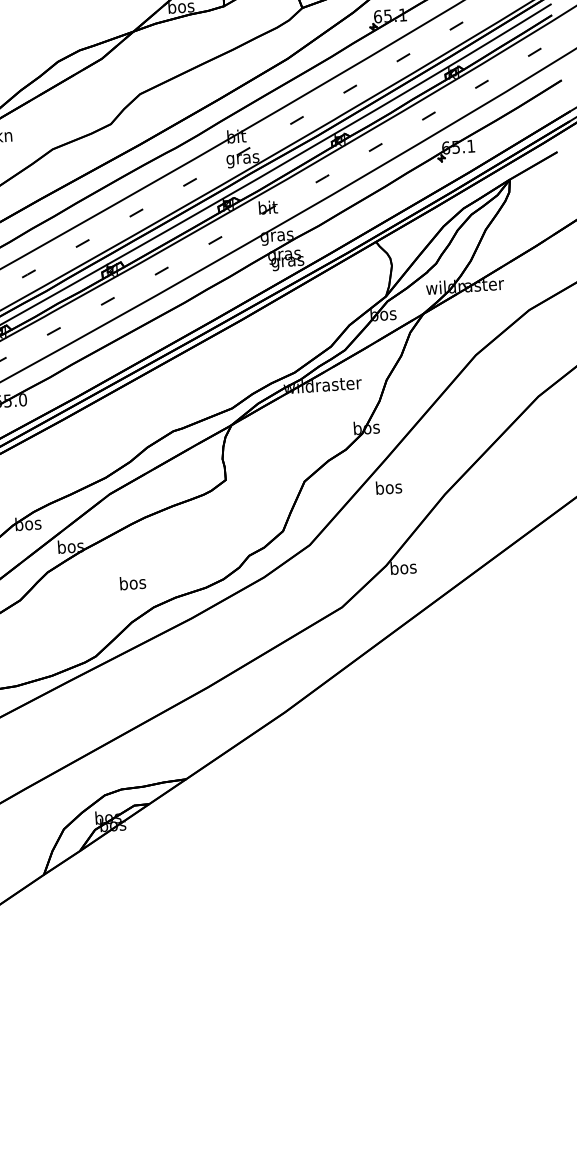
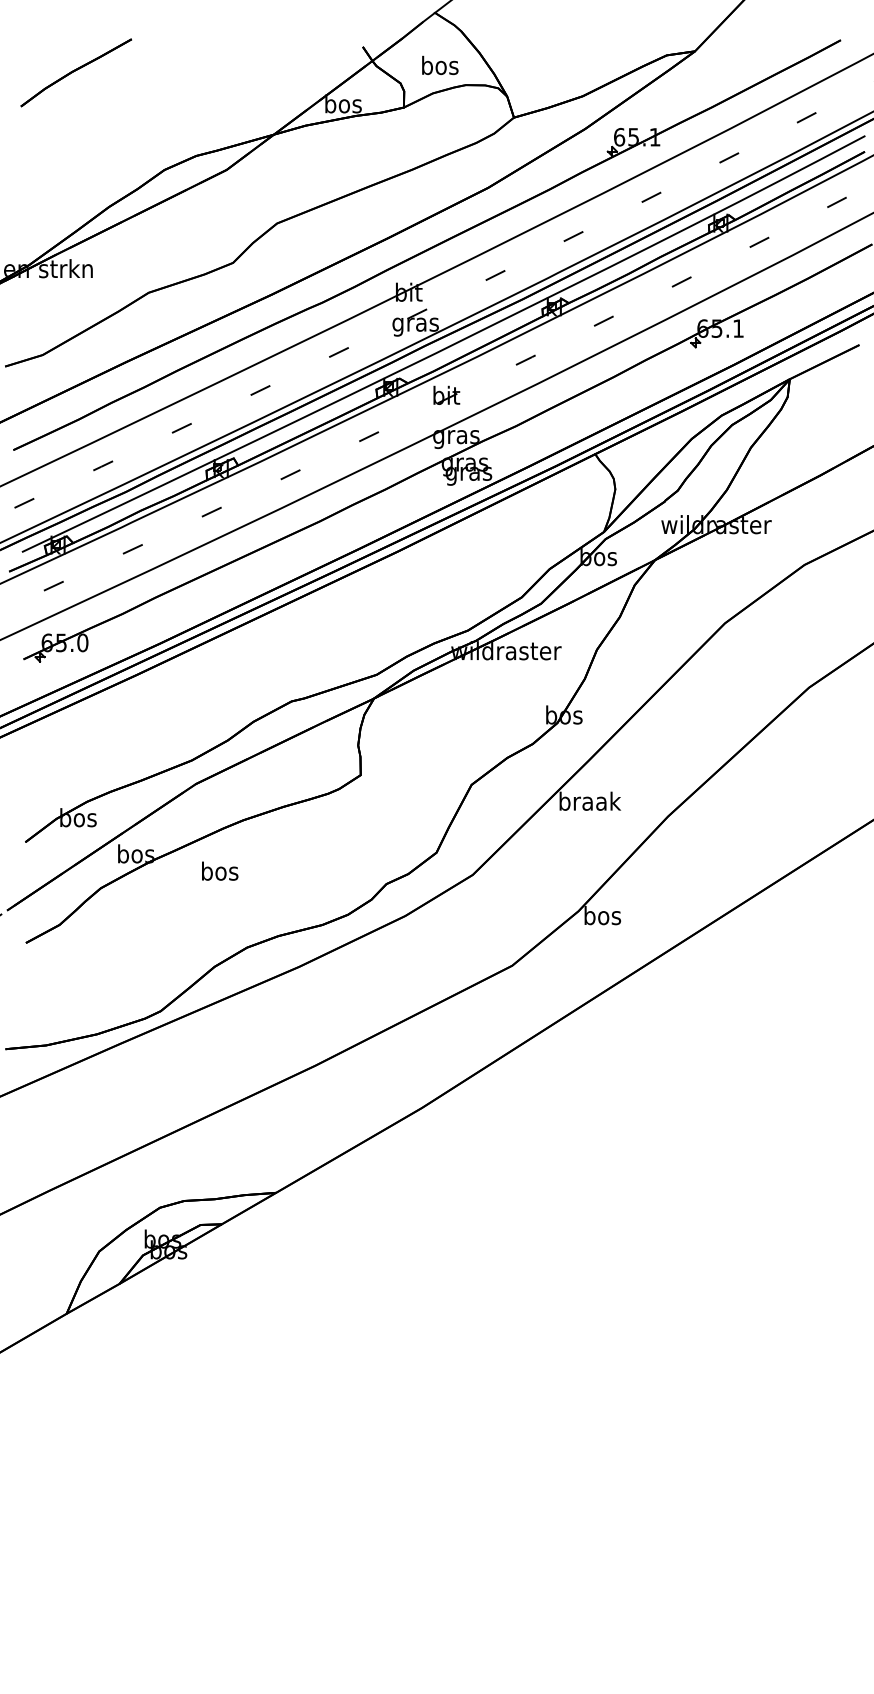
text: (389, 486) -> (590, 800), bos -> braak
text: (133, 582) -> (220, 870), moved

